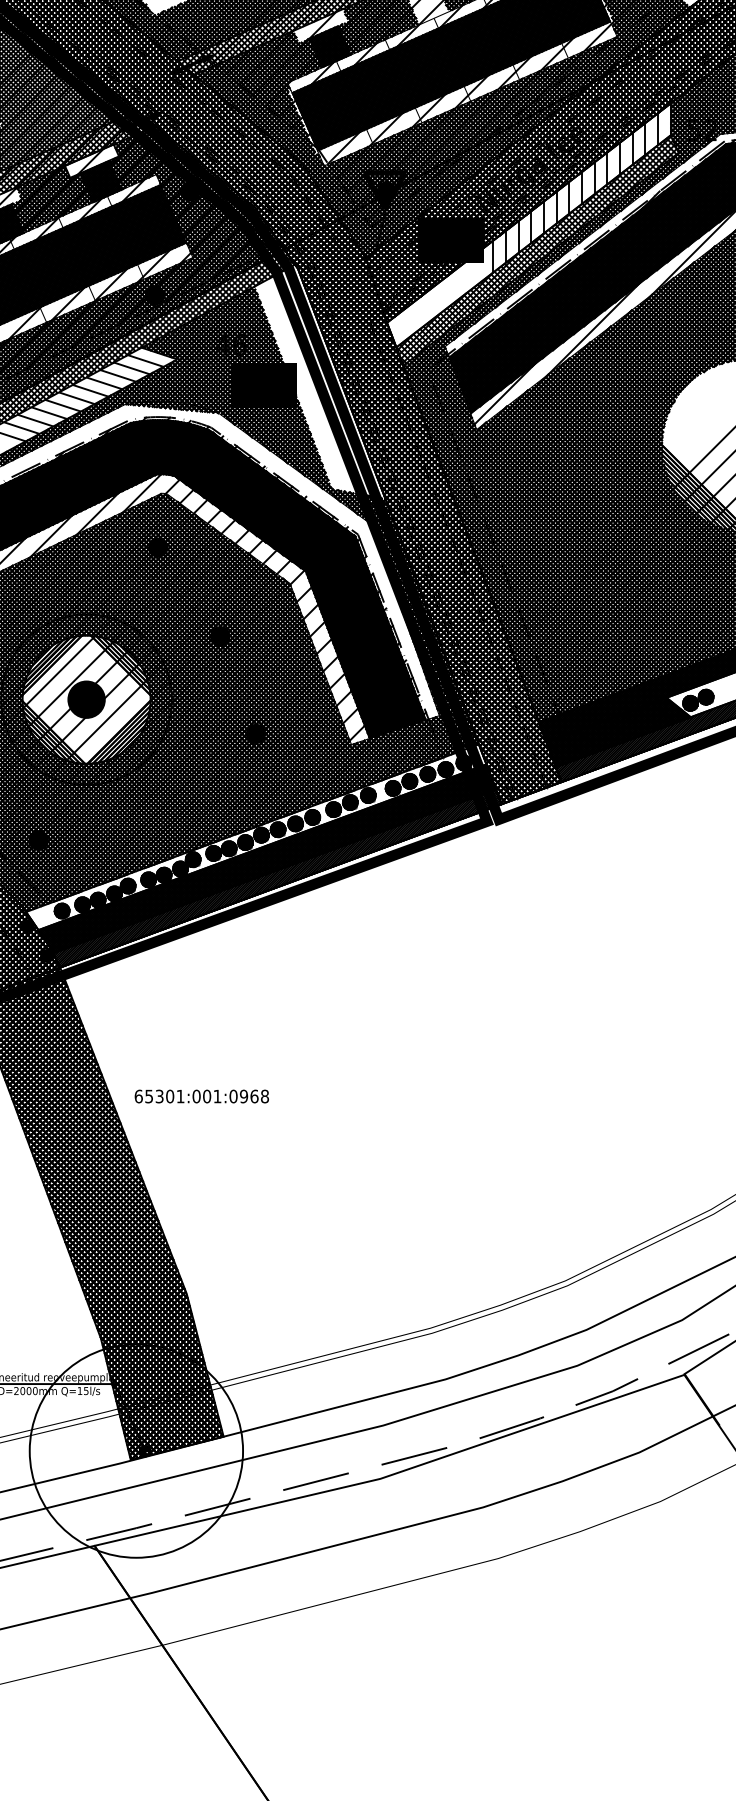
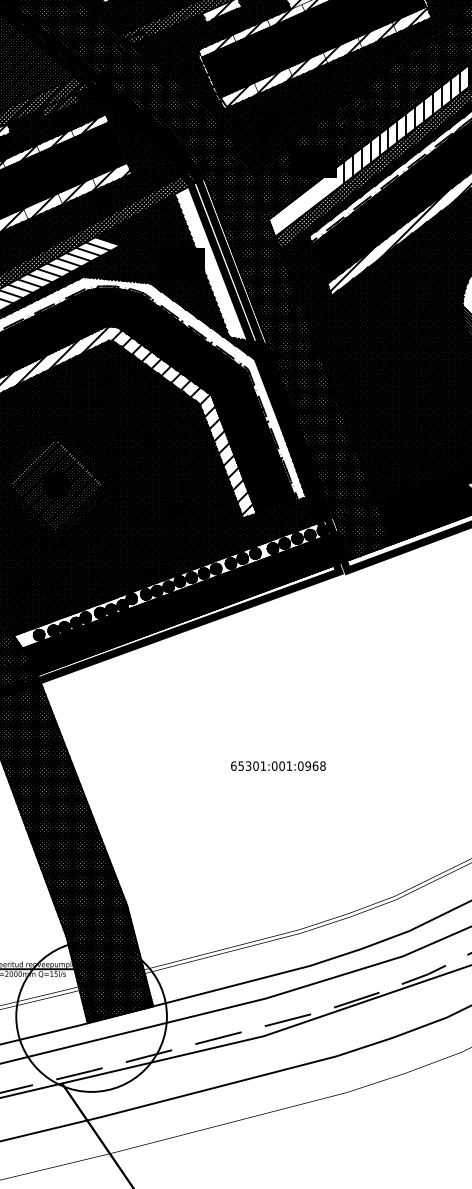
hatch: (91, 161) -> (59, 105), added
hatch: (86, 699) -> (56, 485), added
text: (201, 1096) -> (278, 766), moved

